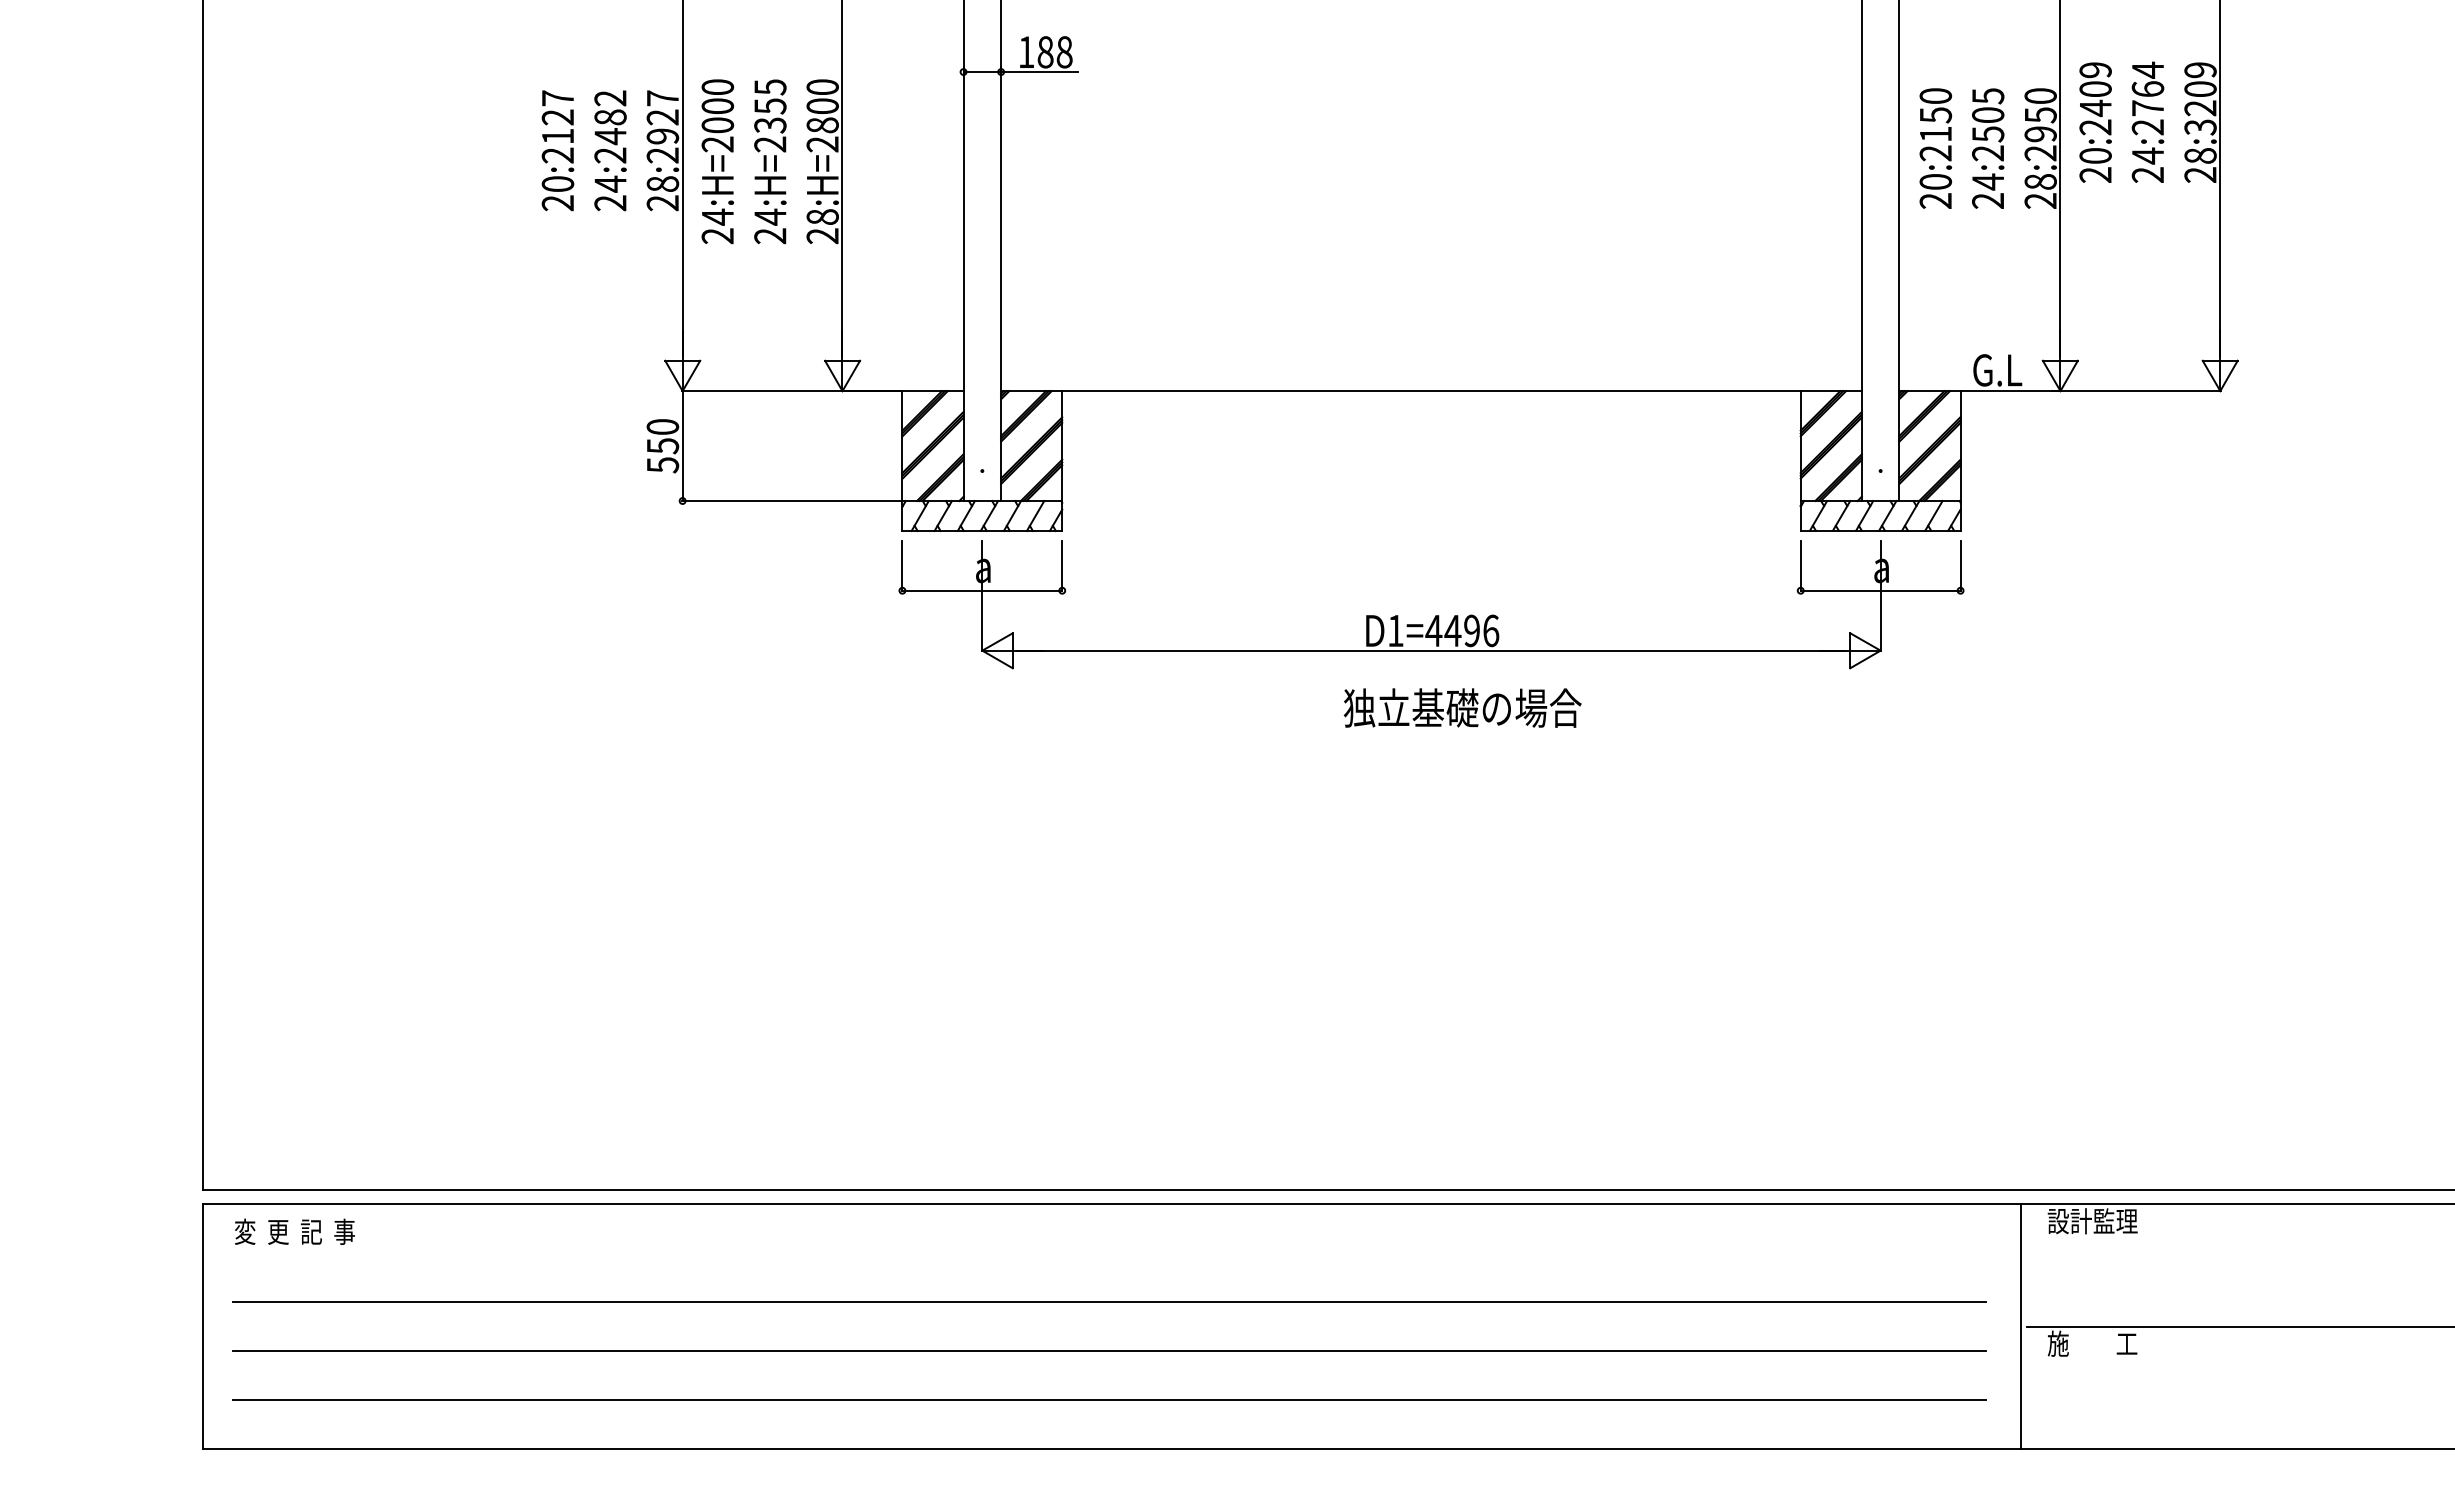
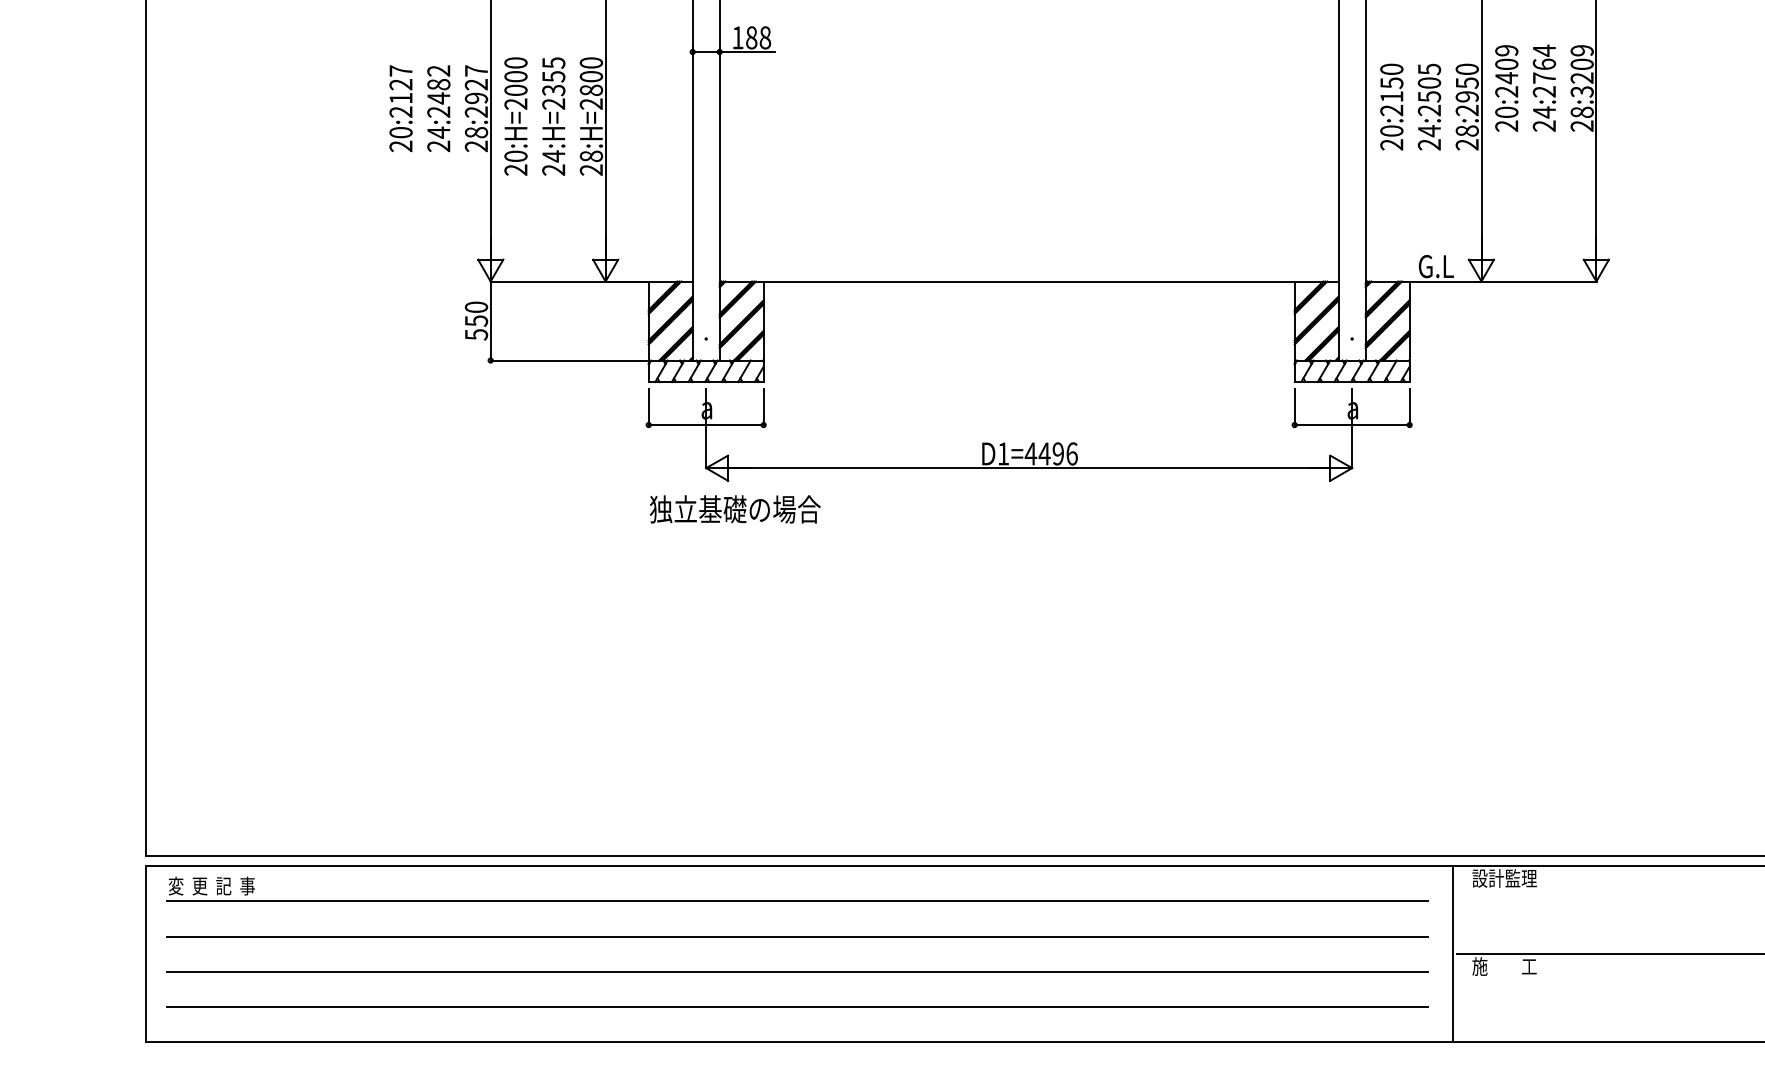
text: (717, 216) -> (515, 155), 24:H=2000 -> 20:H=2000
text: (1462, 707) -> (735, 509), moved
line: (1109, 1253) -> (797, 901), added

